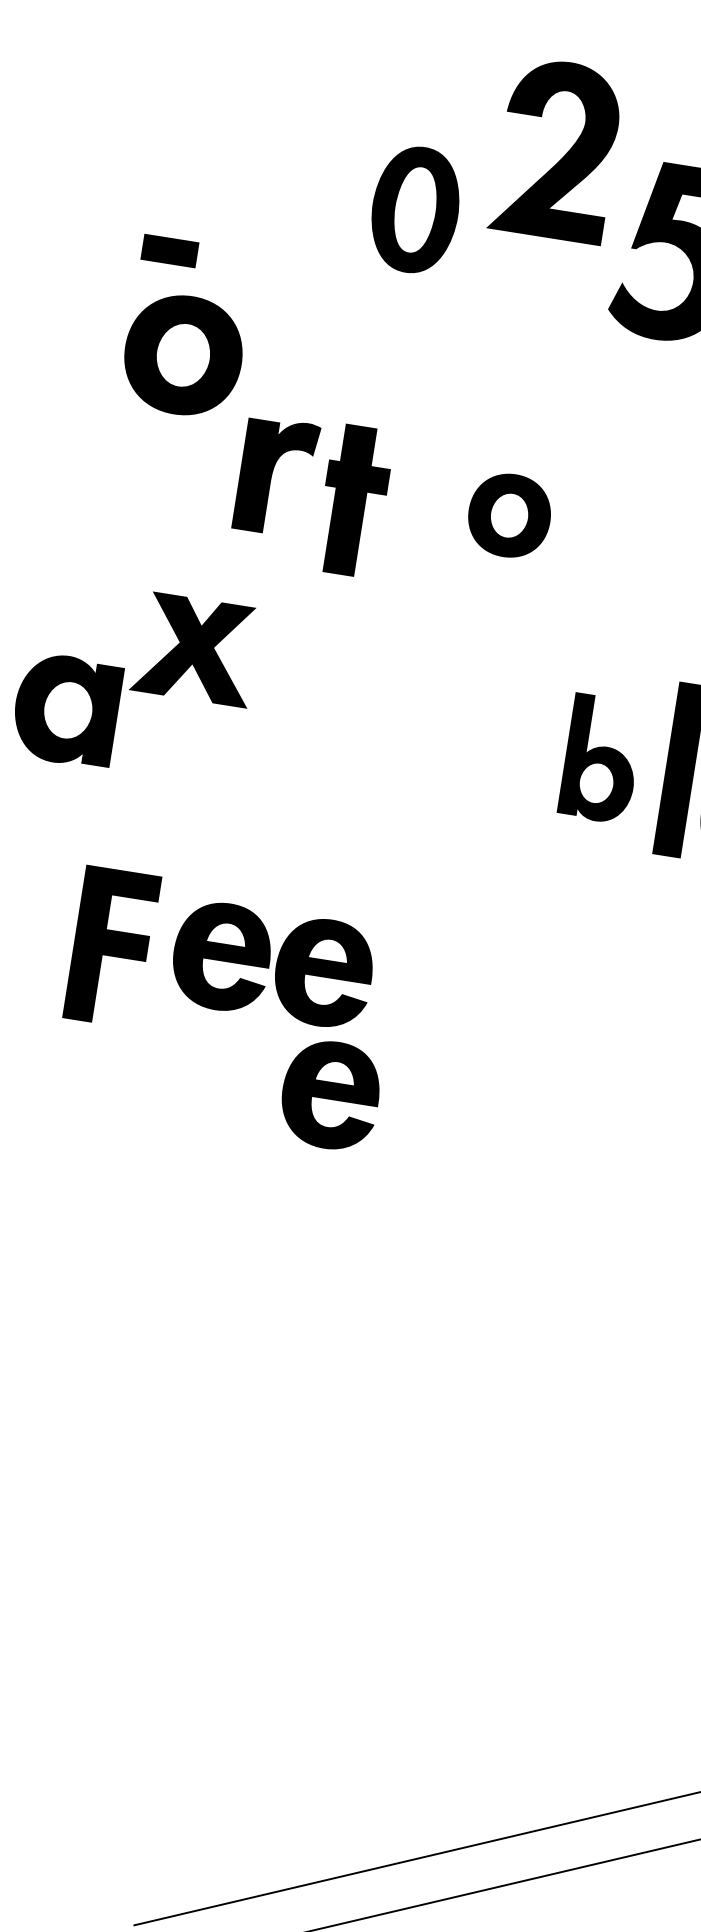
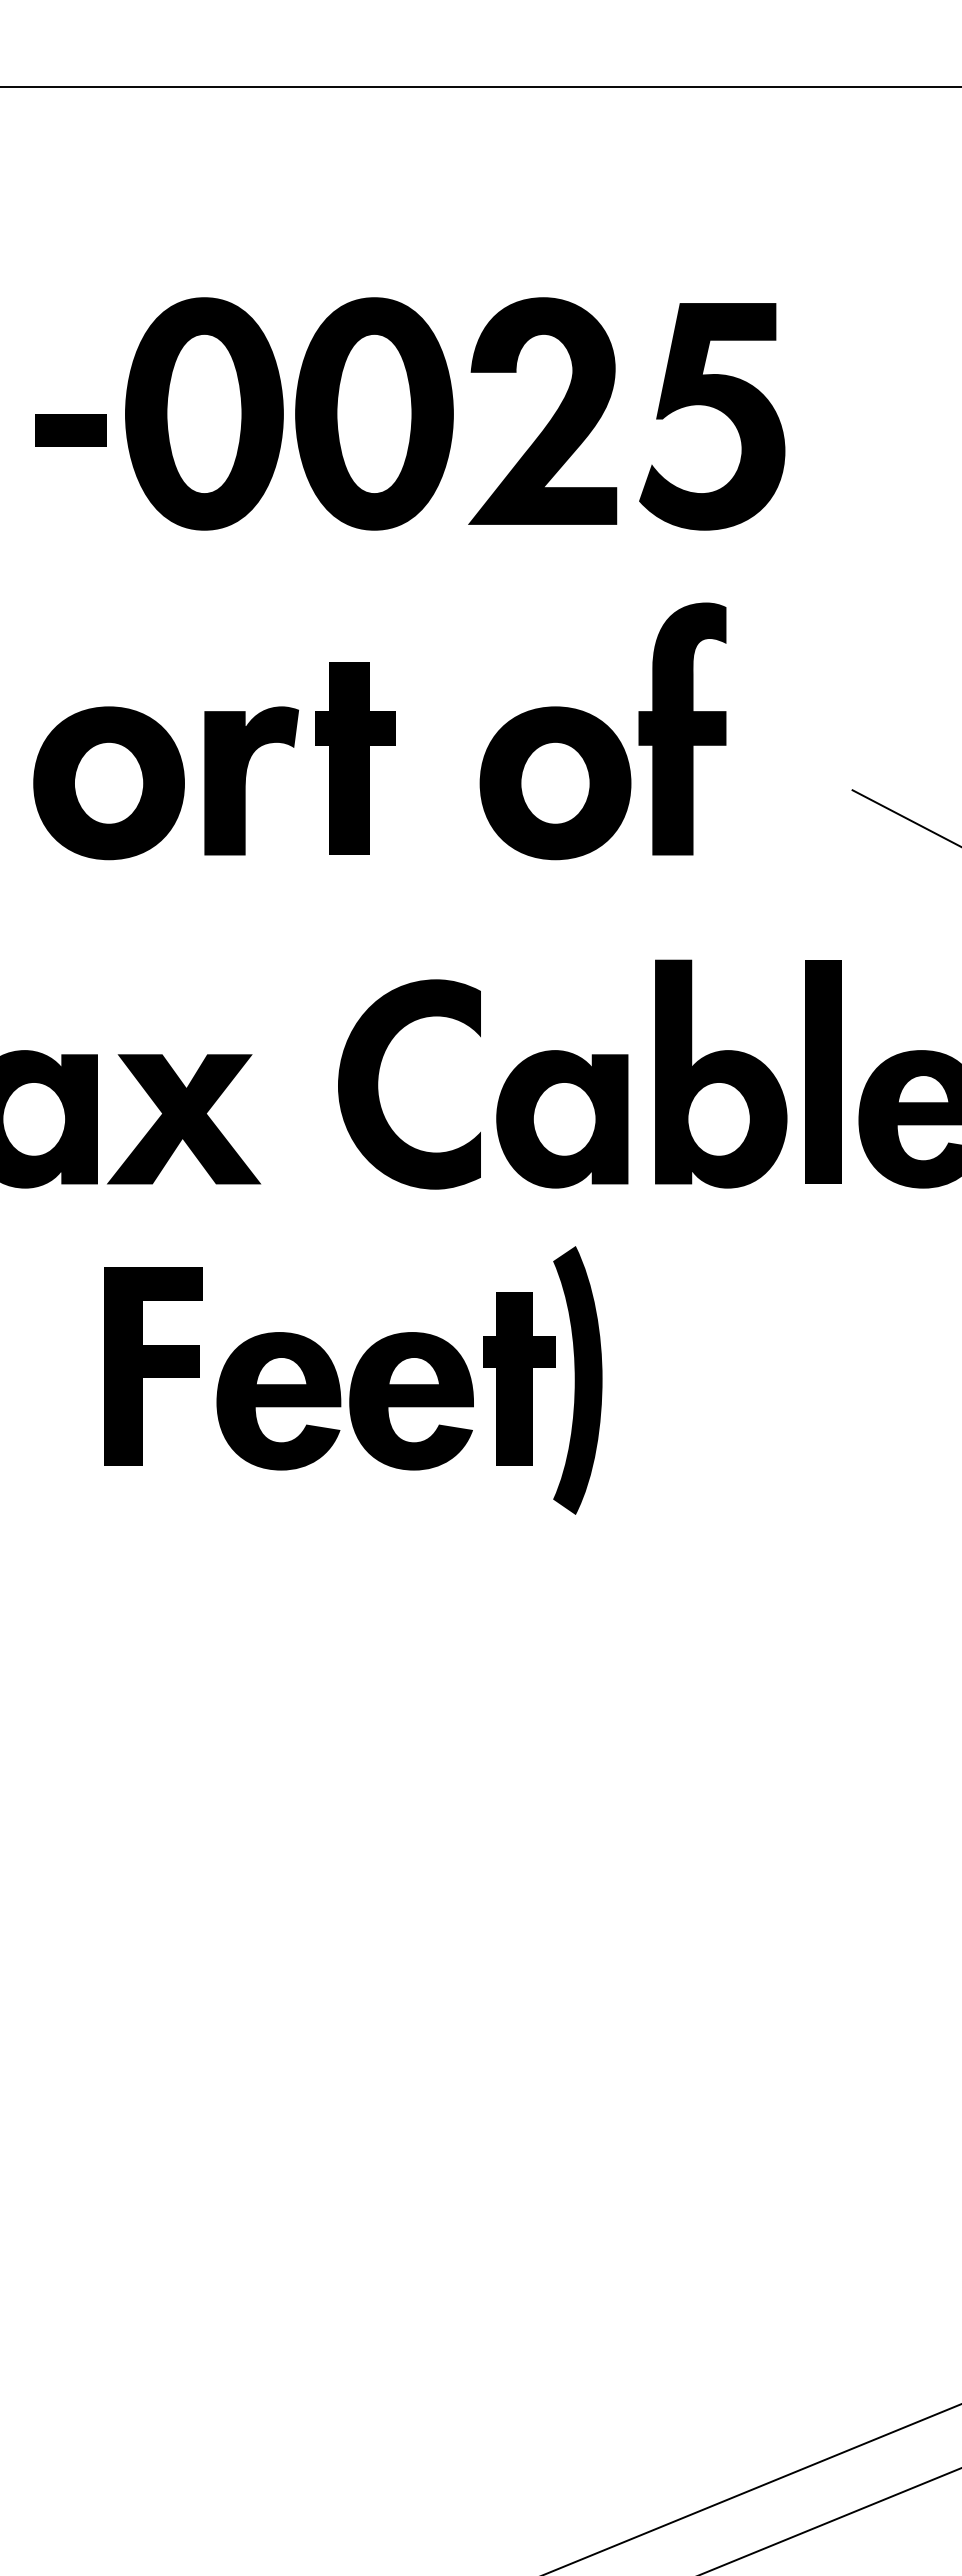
part: (564, 155) -> (552, 416), moved
part: (284, 188) -> (204, 413), added
part: (415, 209) -> (374, 413), size x1.43
part: (169, 250) -> (70, 430), moved
part: (182, 355) -> (108, 783), moved
fill: (613, 489) -> (682, 728), added
part: (354, 500) -> (355, 758), moved
part: (509, 515) -> (555, 783), size x1.43
part: (196, 649) -> (184, 1119), moved
fill: (360, 729) -> (409, 1084), added
part: (601, 758) -> (721, 1073), size x1.43
part: (474, 774) -> (562, 1119), added
part: (112, 947) -> (153, 1366), moved
fill: (408, 969) -> (518, 1379), added
fill: (453, 977) -> (577, 1380), added
part: (330, 1095) -> (444, 1555), removed

